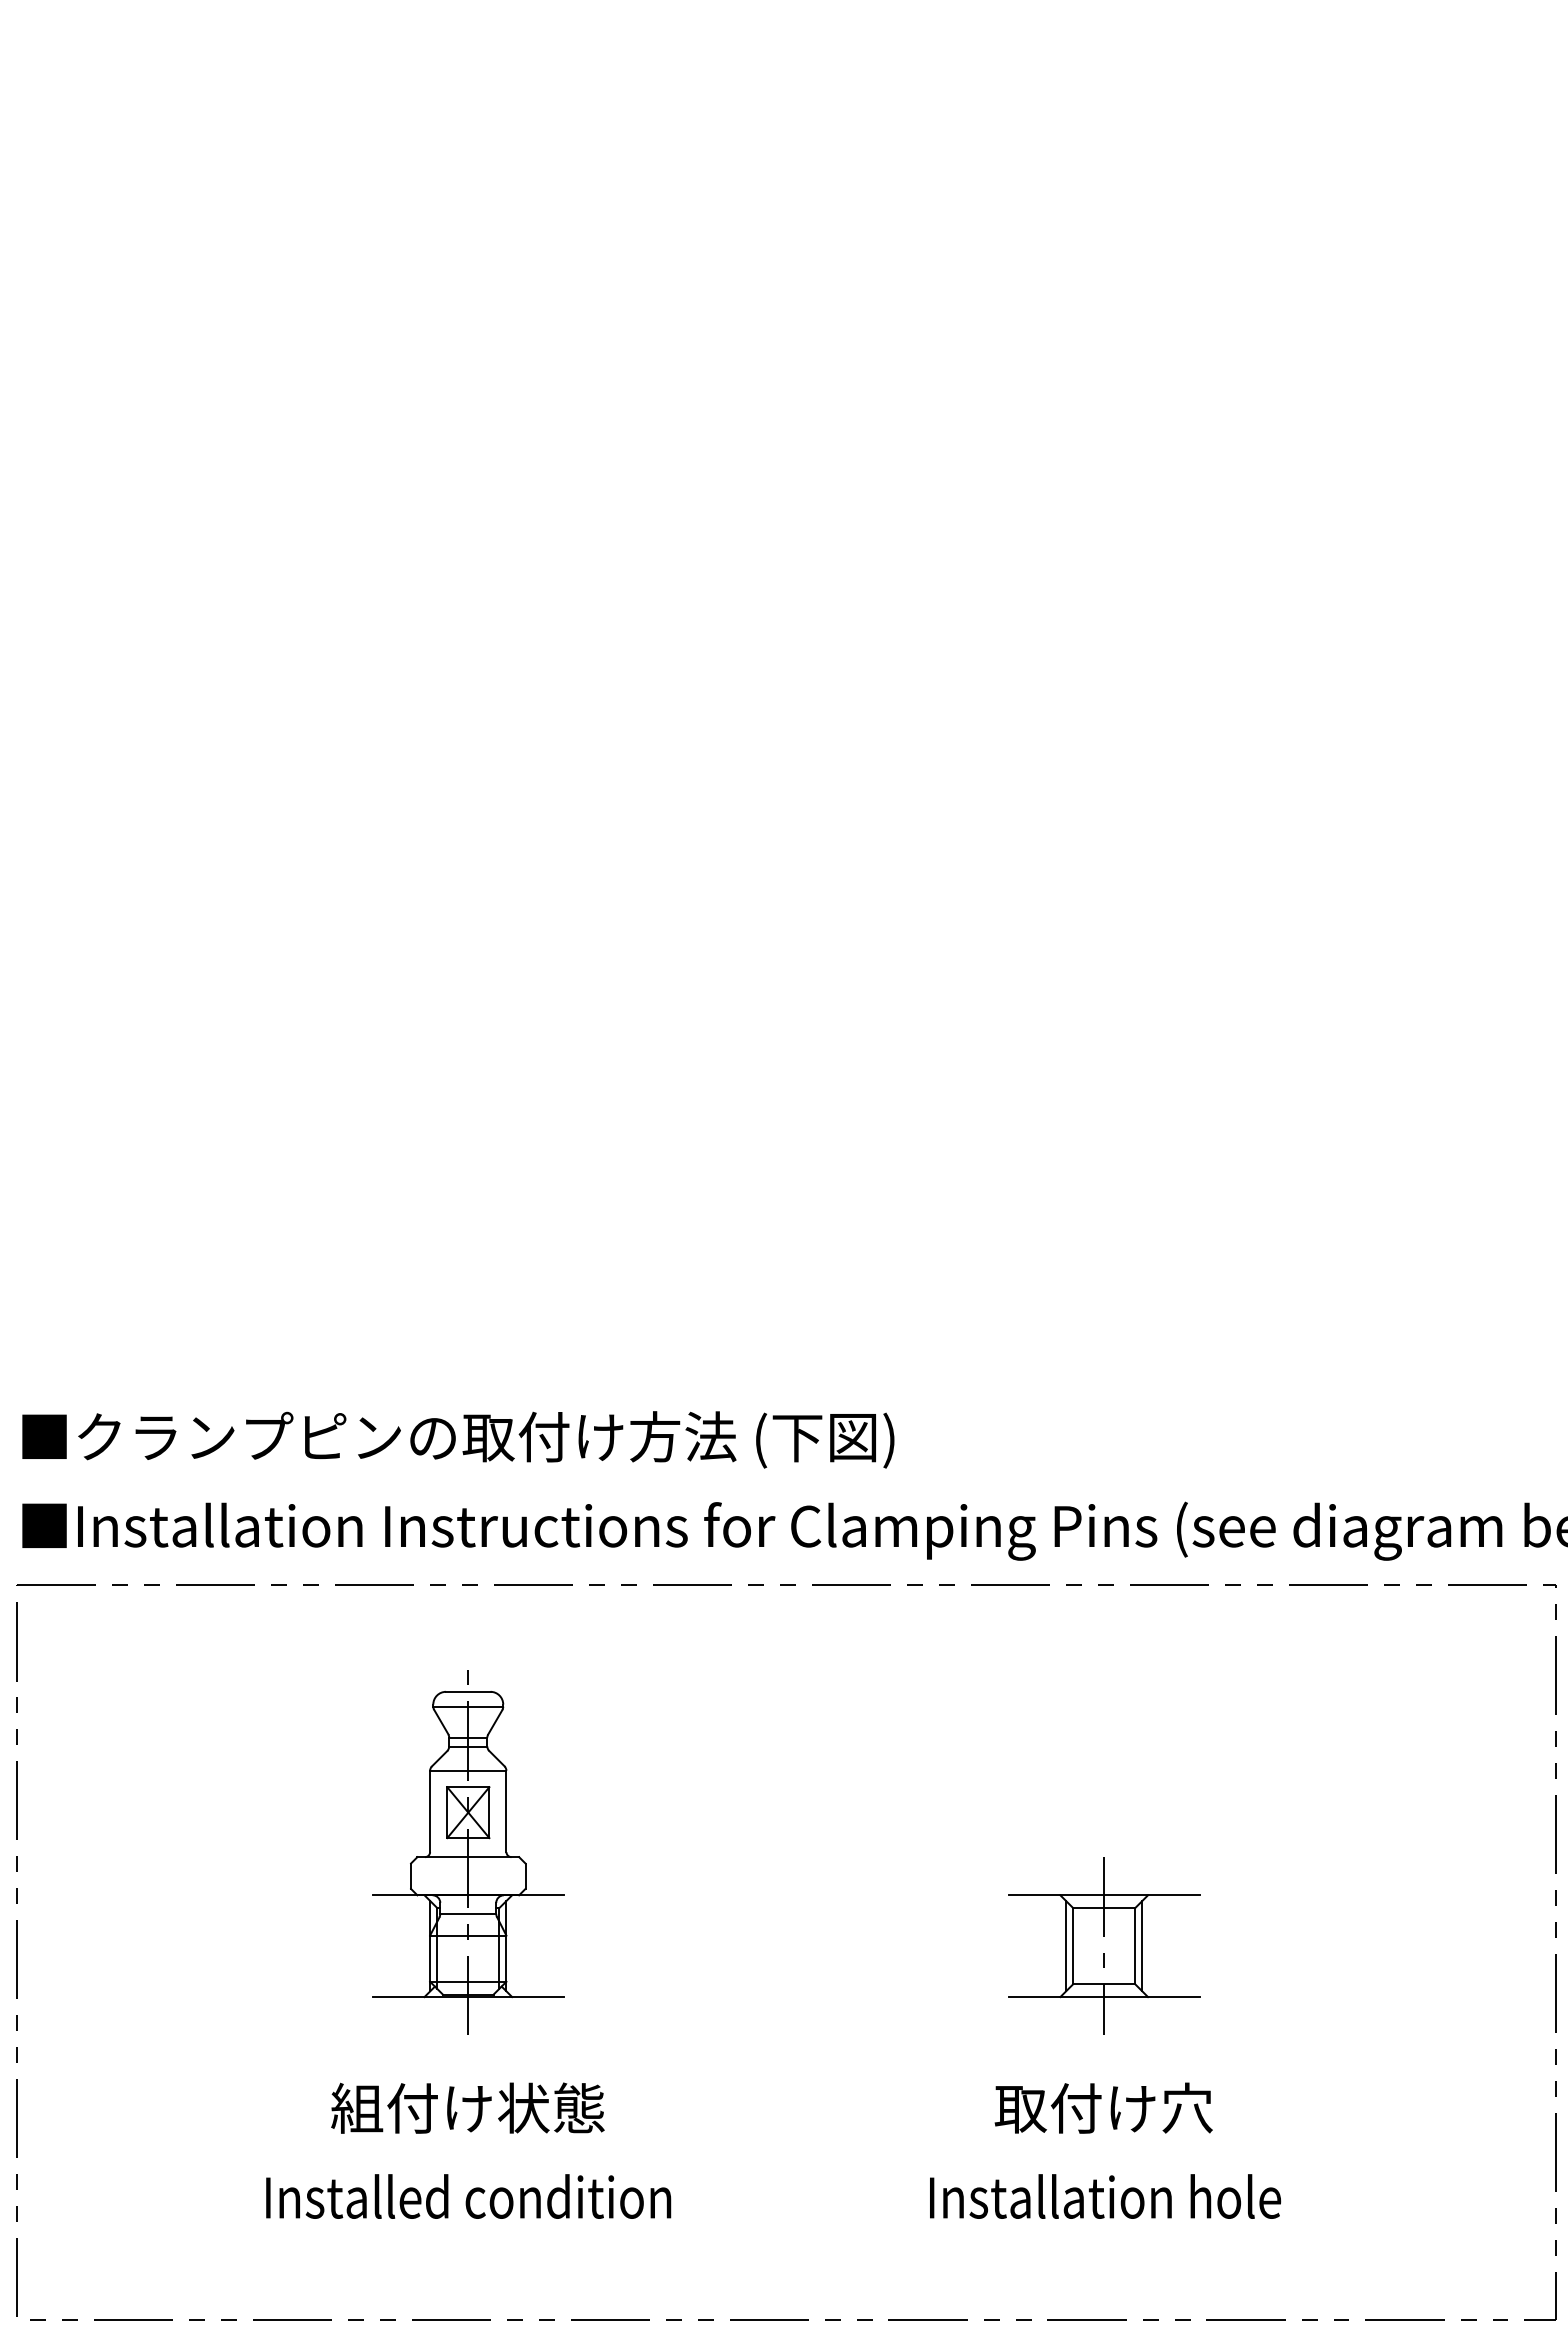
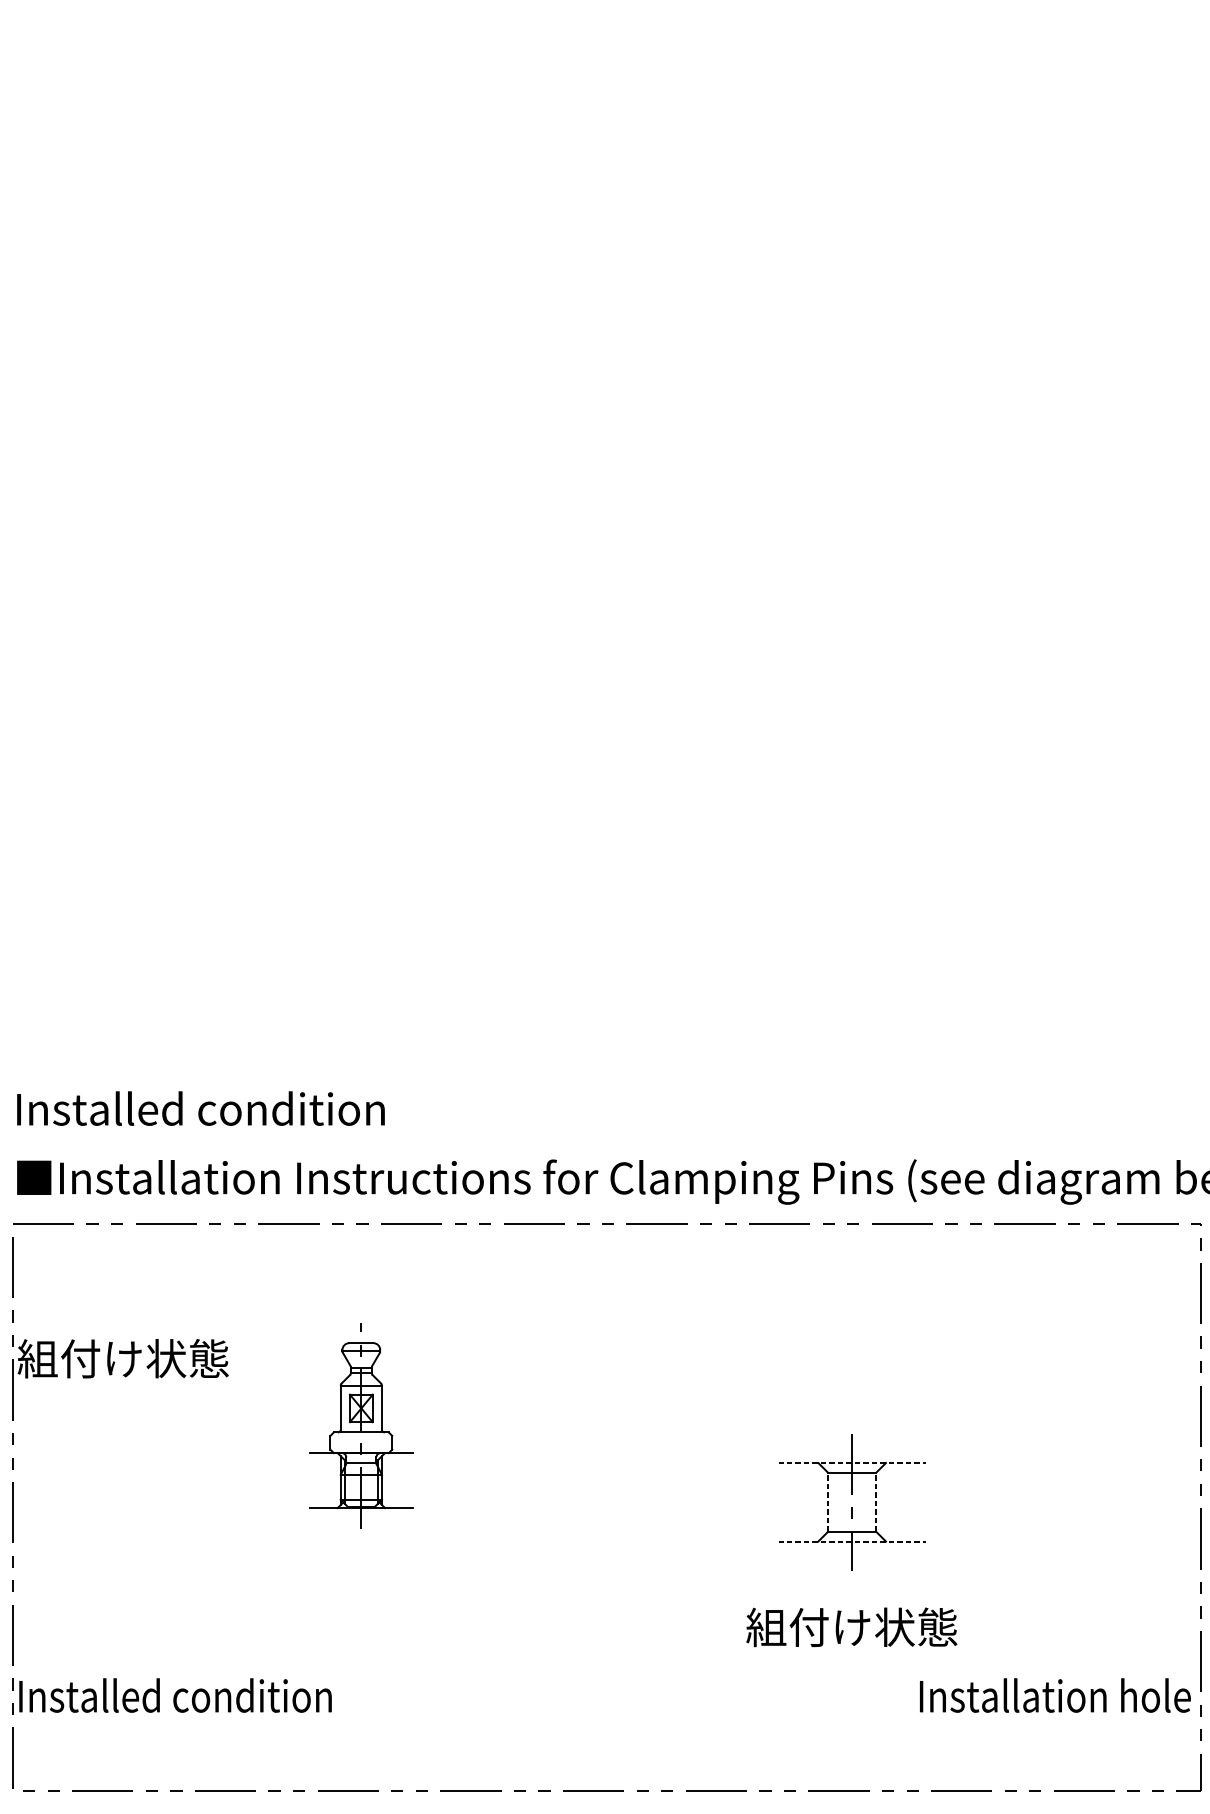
text: (458, 1439) -> (353, 1111), ■クランプピンの取付け方法 (下図) -> Installed condition
part: (468, 1852) -> (361, 1429), size x0.7
line: (1104, 1895) -> (852, 1463), solid -> dashed
line: (1073, 1945) -> (828, 1501), solid -> dashed
line: (1135, 1945) -> (876, 1501), solid -> dashed
line: (1065, 1946) -> (822, 1502), removed
line: (1142, 1946) -> (881, 1502), removed
line: (1104, 1997) -> (852, 1541), solid -> dashed
text: (467, 2107) -> (122, 1358), moved
text: (1103, 2107) -> (851, 1626), 取付け穴 -> 組付け状態
text: (468, 2196) -> (175, 1695), moved
text: (1105, 2196) -> (1055, 1695), moved

